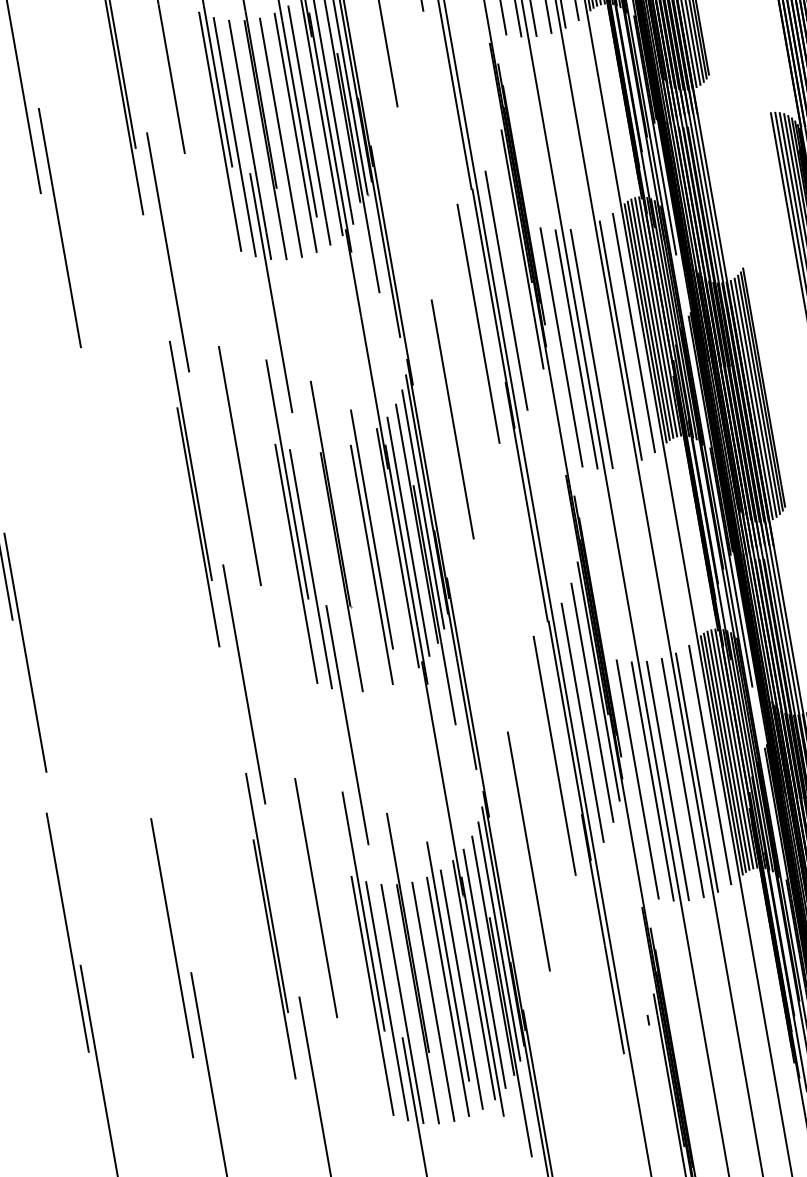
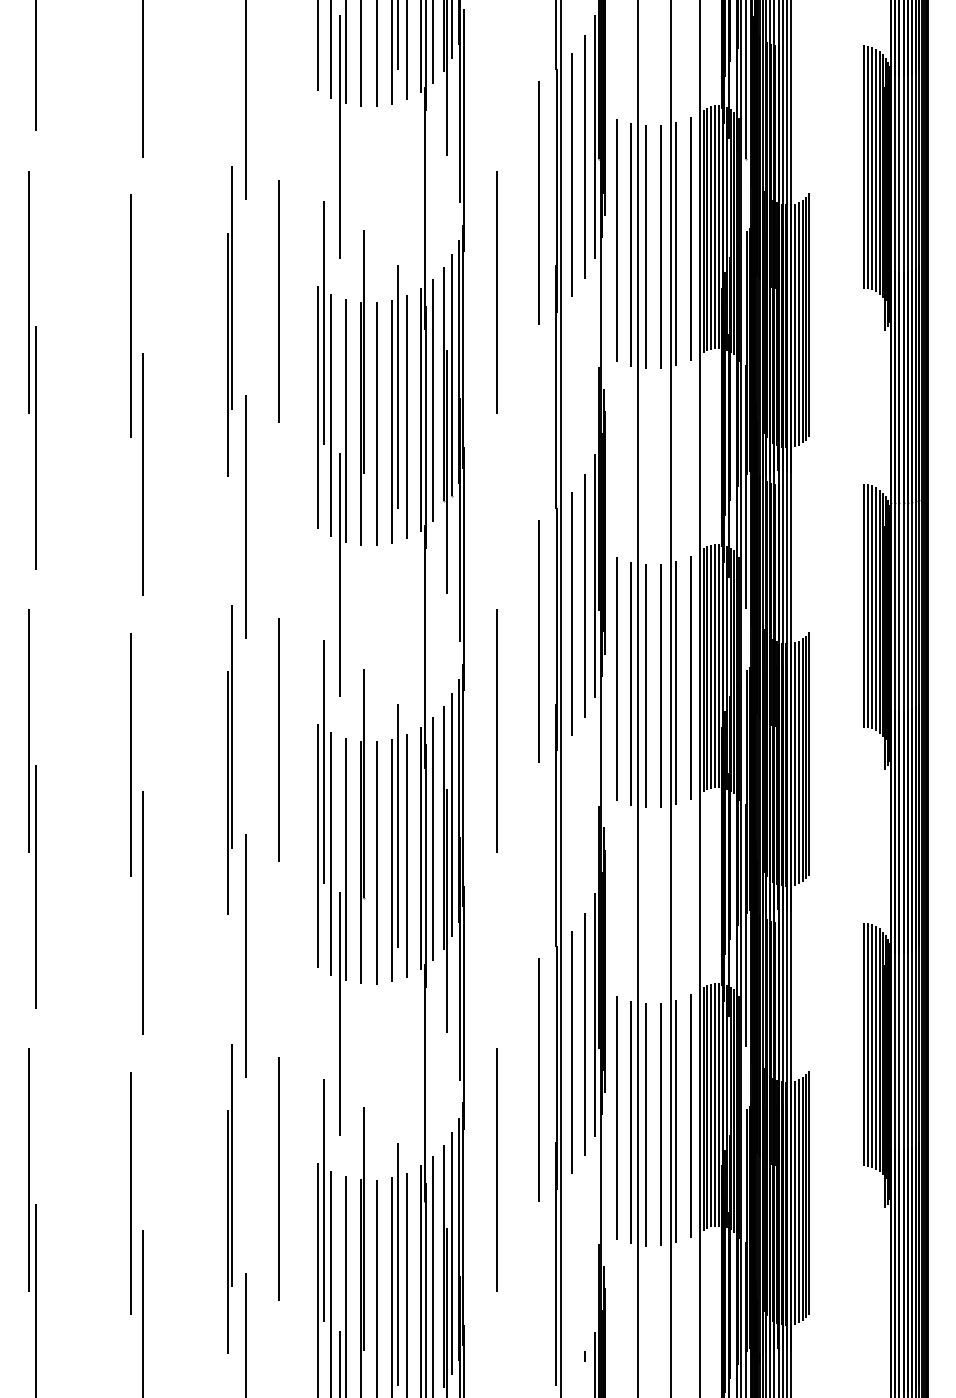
line: (516, 270) -> (585, 595), added
line: (606, 345) -> (661, 685), added
line: (95, 505) -> (130, 754), added
line: (385, 557) -> (406, 855), added
line: (356, 569) -> (376, 862), added
line: (326, 571) -> (346, 859), added
line: (136, 660) -> (143, 913), added

